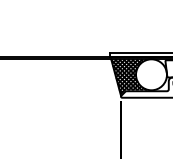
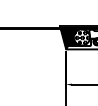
hatch: (150, 73) -> (81, 36), added

